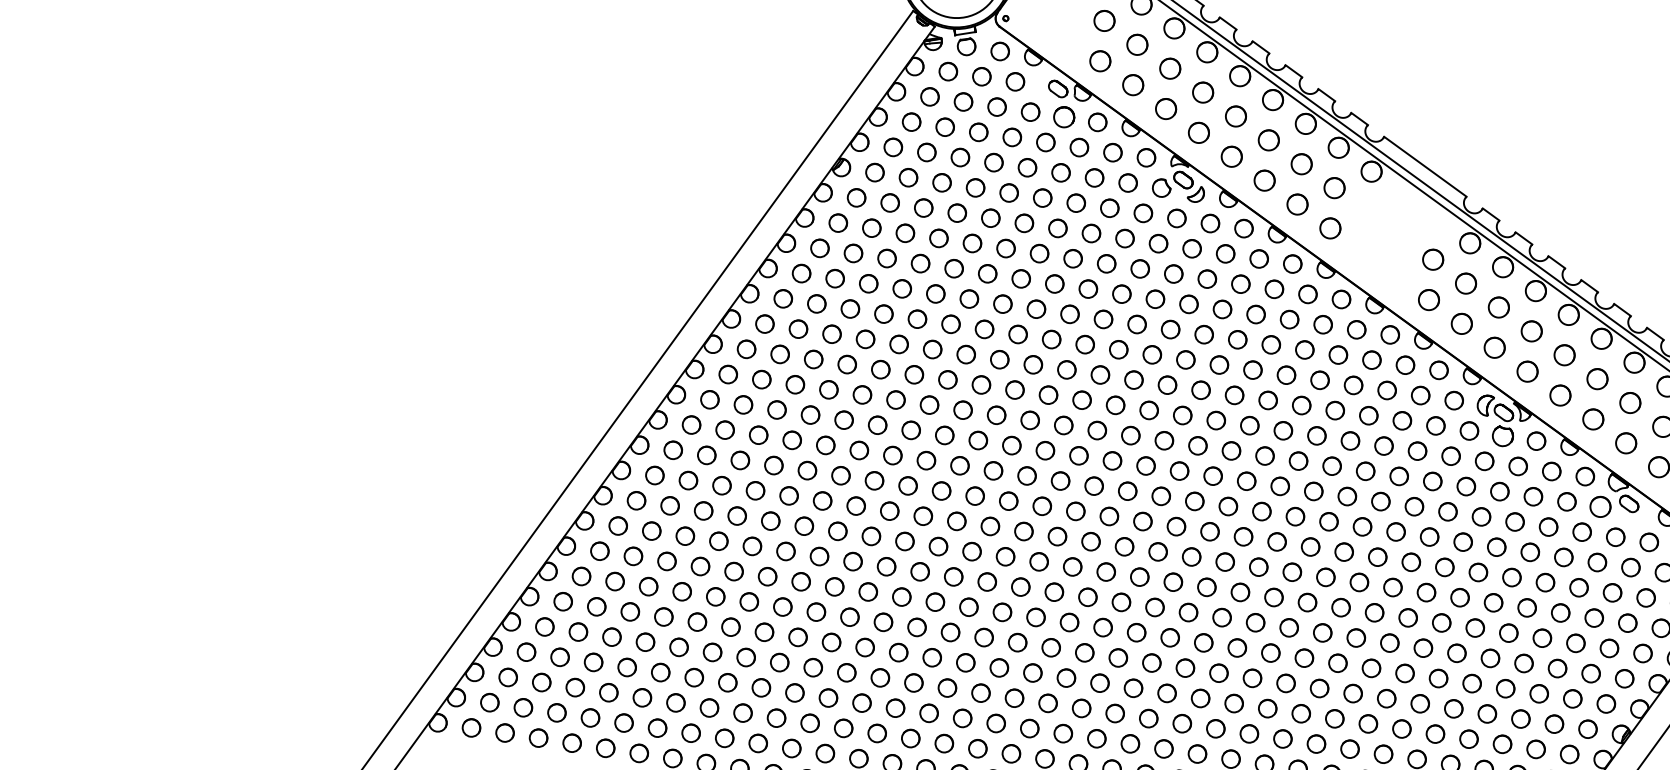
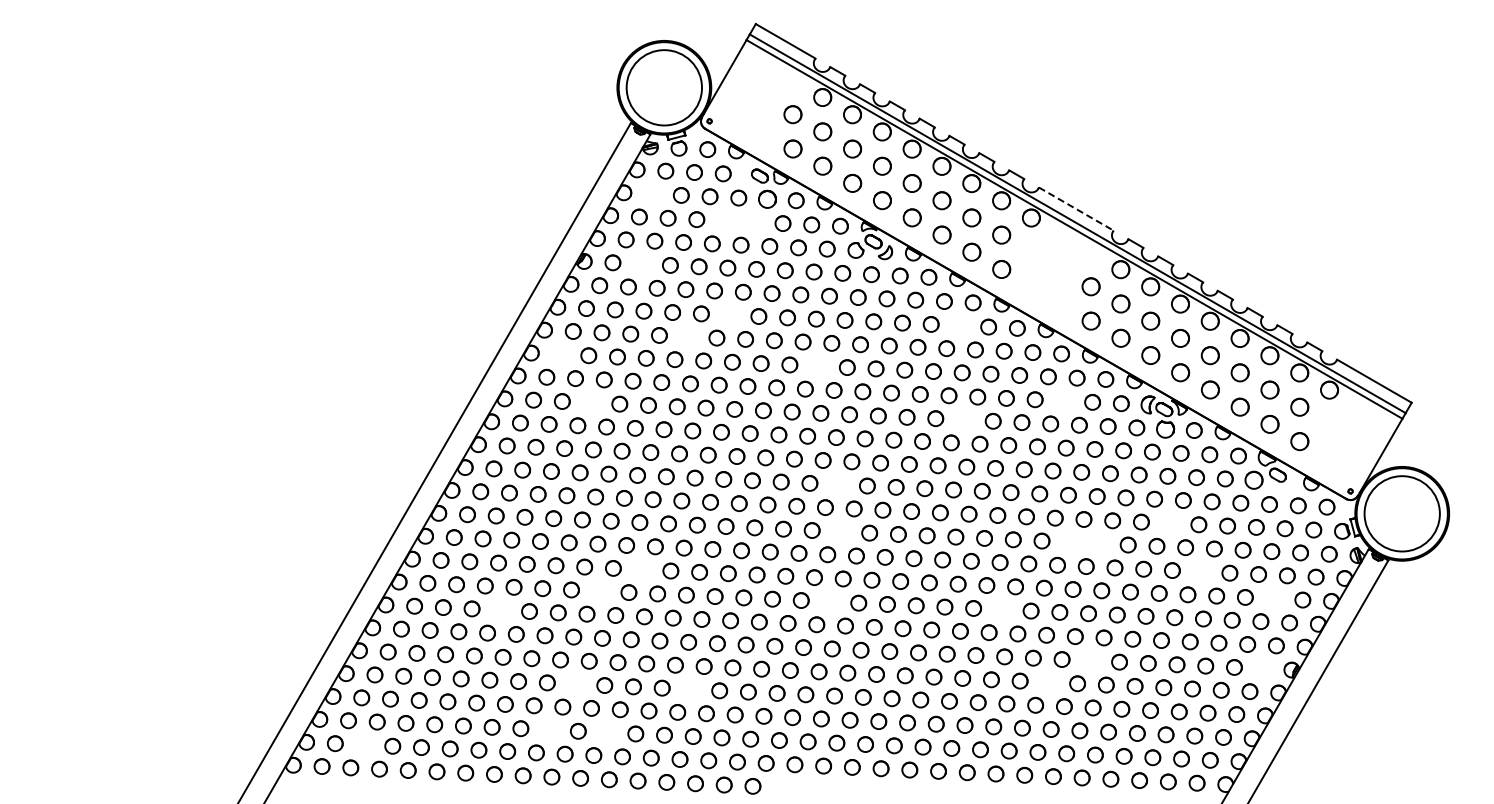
circle: (929, 96) -> (652, 193), removed
circle: (1012, 136) -> (725, 220), removed
circle: (1045, 141) -> (753, 221), removed
line: (1425, 167) -> (1076, 209), solid -> dashed
circle: (908, 176) -> (641, 263), removed
circle: (1005, 247) -> (729, 314), removed
circle: (953, 268) -> (687, 336), removed
circle: (800, 273) -> (559, 354), removed
circle: (1273, 288) -> (959, 325), removed
circle: (1103, 318) -> (818, 365), removed
circle: (831, 333) -> (590, 402), removed
circle: (1386, 389) -> (1063, 400), removed
circle: (1268, 399) -> (964, 419), removed
circle: (1112, 460) -> (838, 484), removed
circle: (1108, 516) -> (840, 531), removed
circle: (870, 536) -> (641, 569), removed
circle: (1495, 547) -> (1169, 523), removed
circle: (818, 555) -> (599, 590), removed
circle: (1377, 557) -> (1070, 542), removed
circle: (1411, 562) -> (1099, 543), removed
circle: (700, 565) -> (500, 609), removed
circle: (1087, 596) -> (829, 601), removed
circle: (1526, 607) -> (1200, 571), removed
circle: (1289, 627) -> (1002, 609), removed
circle: (1608, 648) -> (1273, 598), removed
circle: (779, 661) -> (575, 683), removed
circle: (913, 682) -> (690, 689), removed
circle: (1386, 698) -> (1090, 660), removed
circle: (522, 707) -> (363, 744), removed
circle: (742, 712) -> (549, 729), removed
circle: (1334, 718) -> (1048, 682), removed
circle: (809, 723) -> (606, 732), removed
circle: (1587, 728) -> (1262, 668), removed

